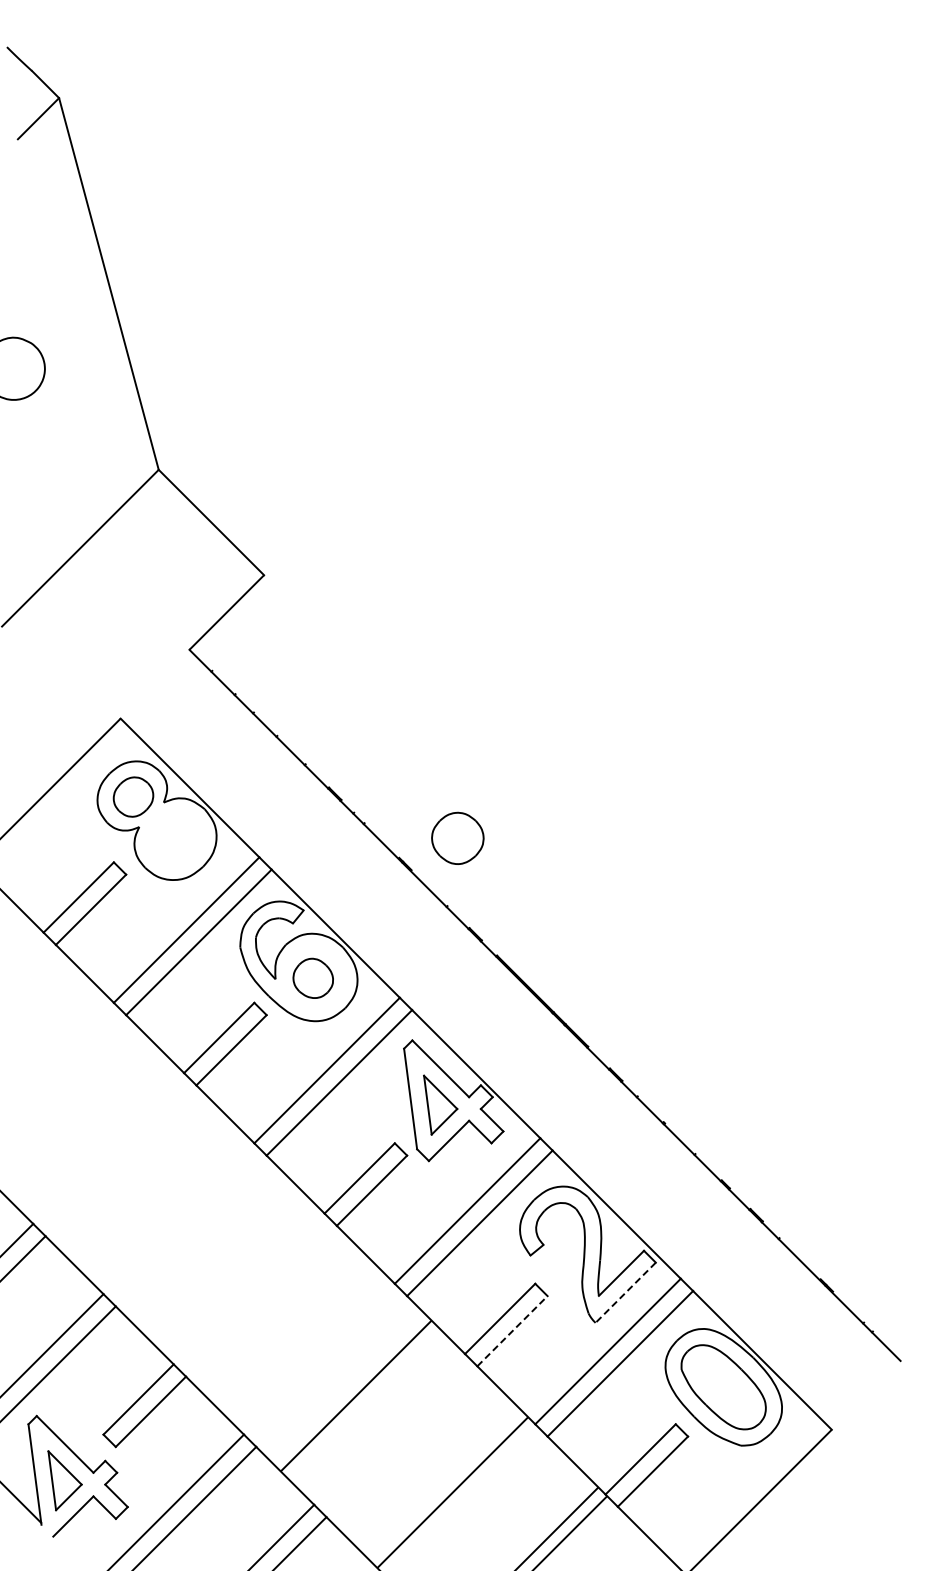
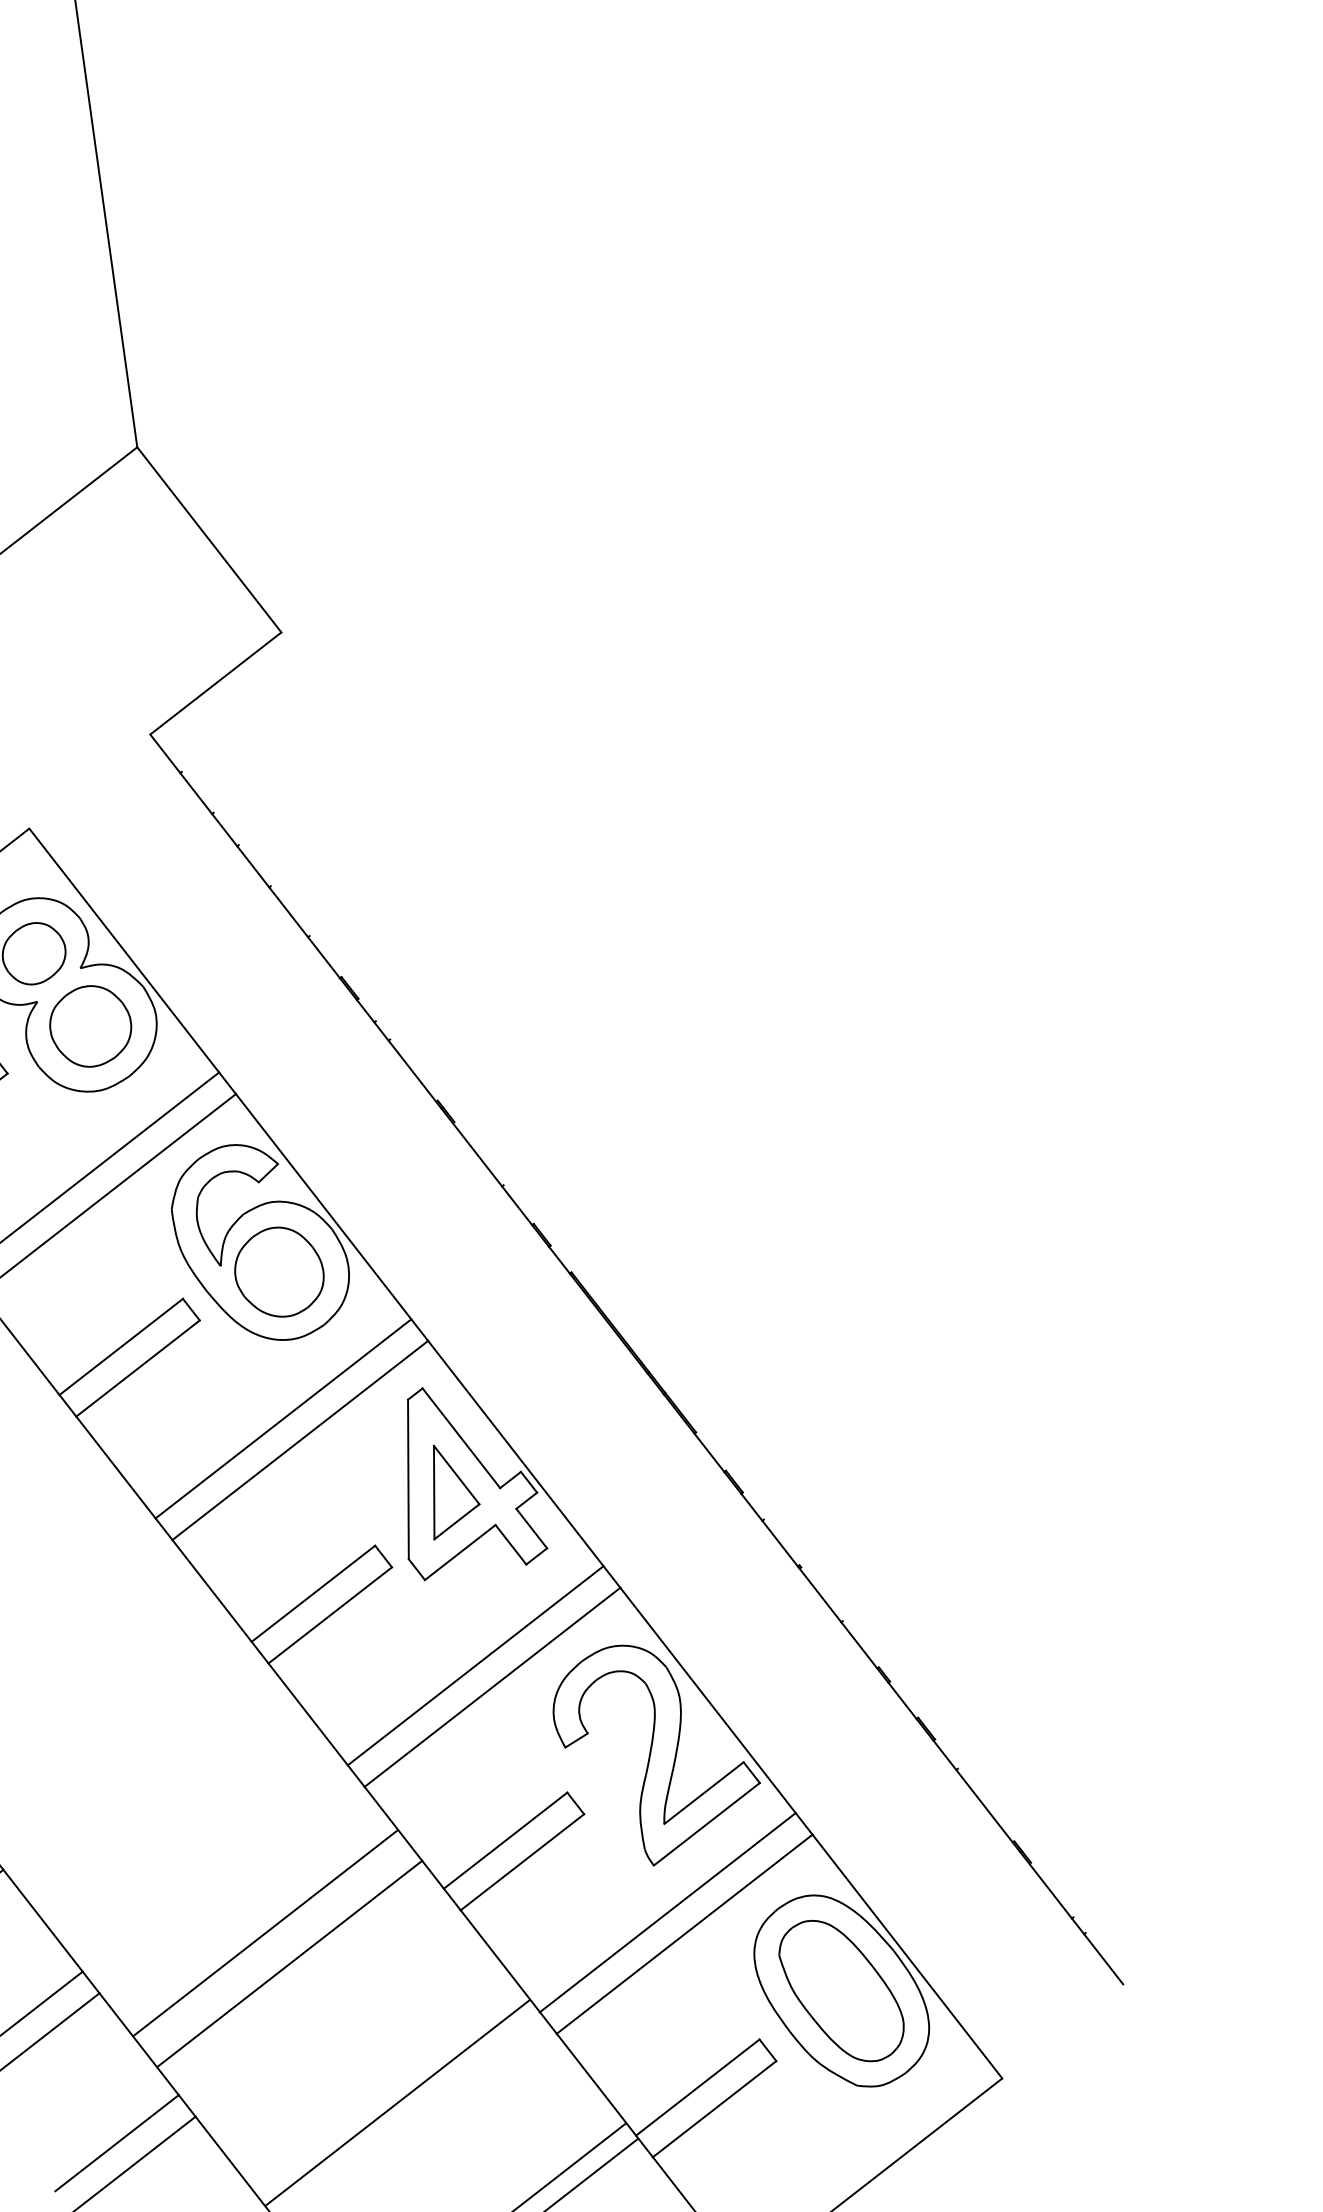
part: (457, 837) -> (90, 1024), moved
part: (313, 978) -> (280, 1272), size x1.43
line: (625, 1292) -> (706, 1823), dashed -> solid
line: (512, 1331) -> (522, 1862), dashed -> solid
line: (373, 1413) -> (289, 1963), added

